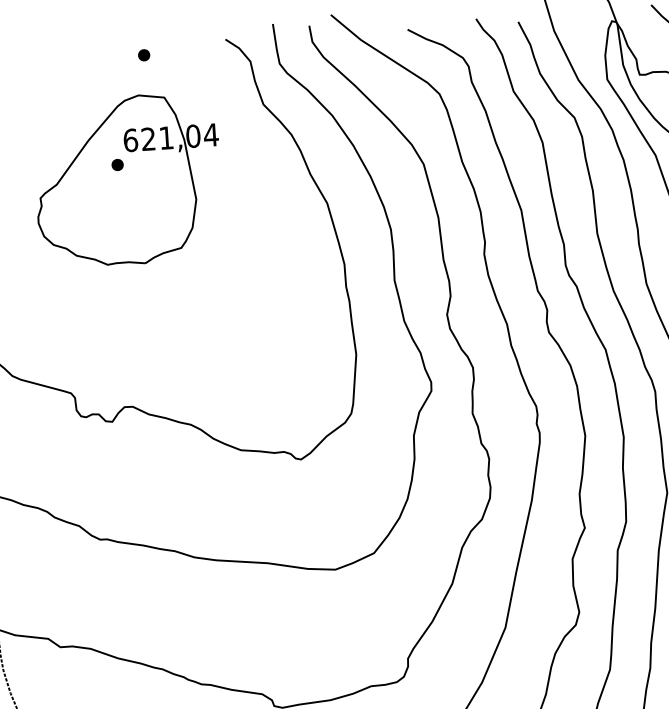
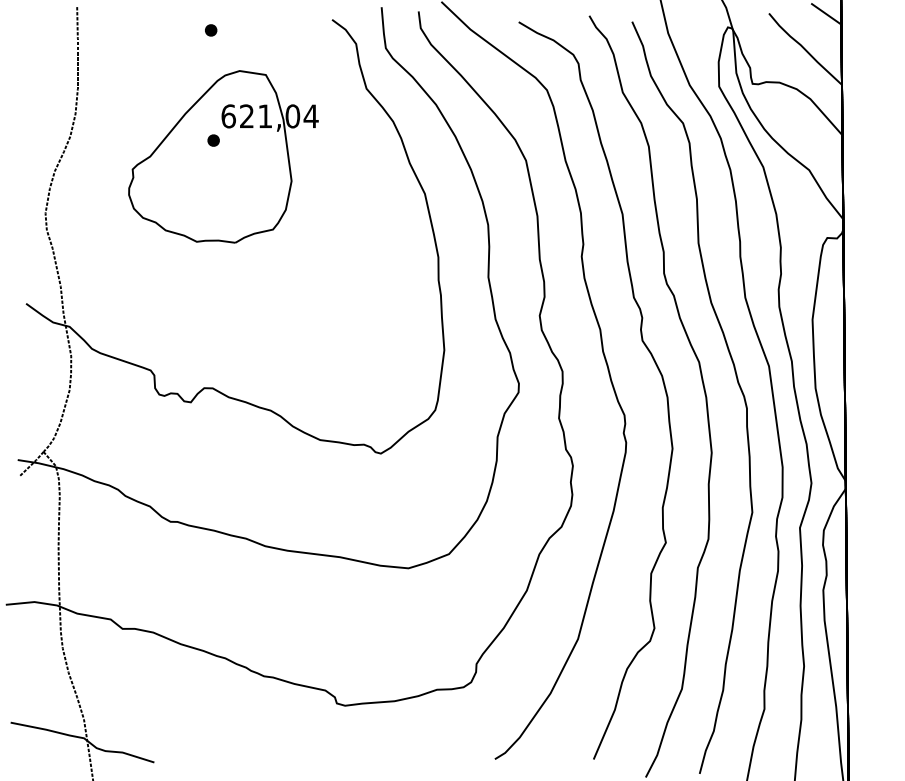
part: (144, 55) -> (211, 30), moved

